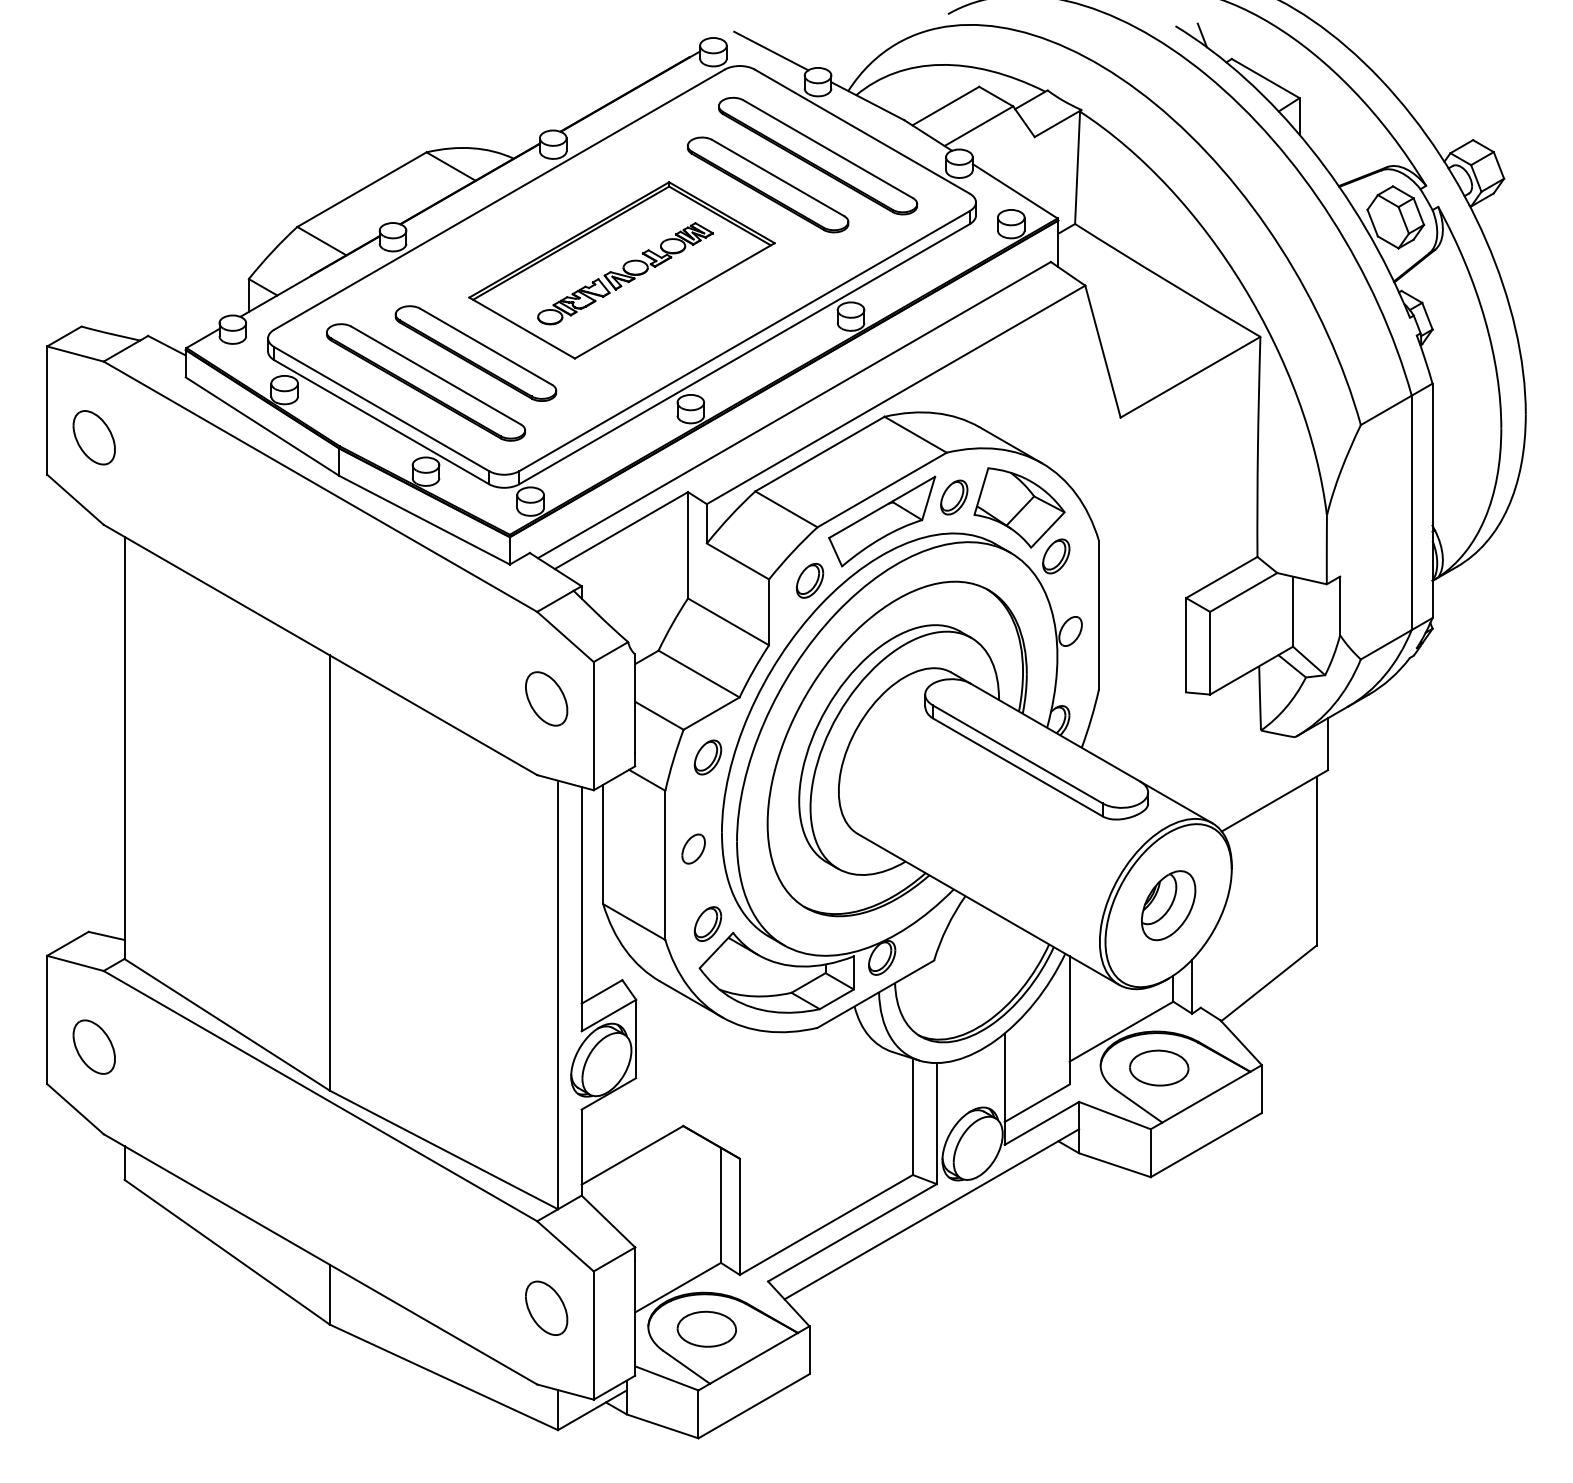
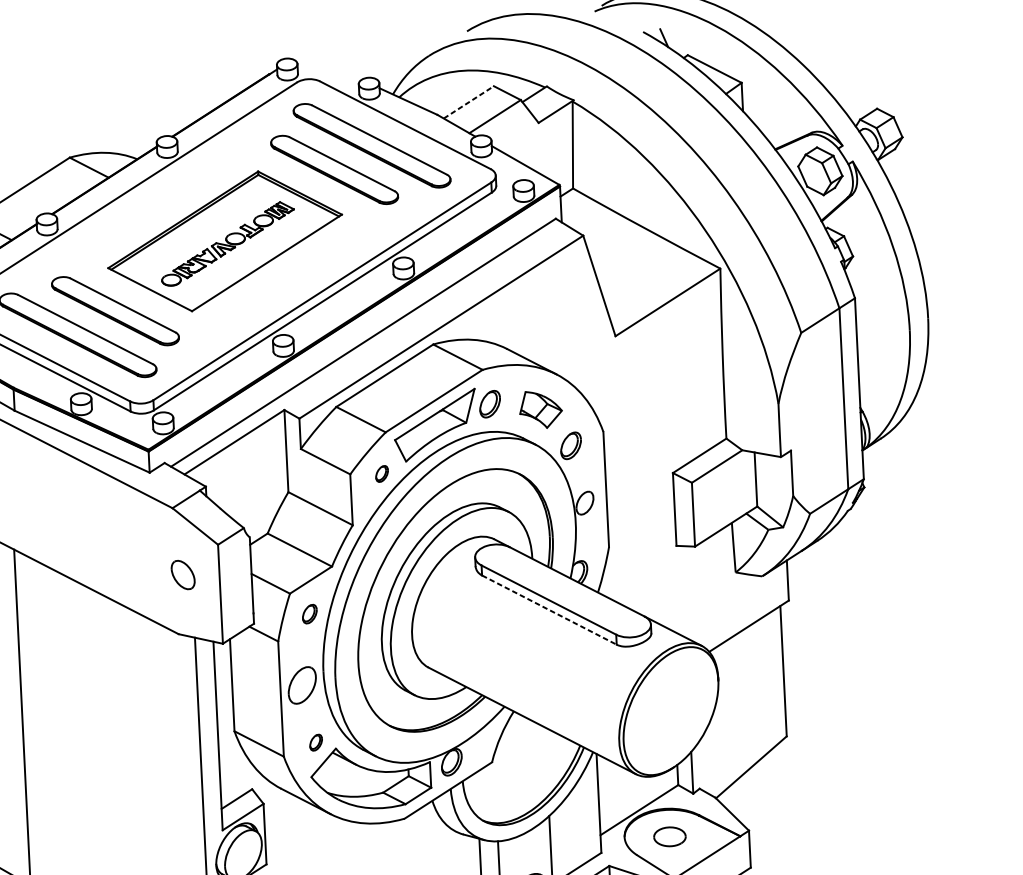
line: (771, 50) -> (332, 66), removed
line: (945, 106) -> (468, 102), solid -> dashed
part: (1019, 507) -> (540, 409), size x0.6
part: (810, 580) -> (382, 473), size x0.6
part: (546, 698) -> (182, 574), size x0.7
part: (707, 757) -> (309, 614), size x0.7
line: (1017, 767) -> (549, 610), solid -> dashed
part: (693, 848) -> (302, 684), size x1.6
part: (1168, 905) -> (670, 711), removed
part: (707, 923) -> (315, 742), size x0.6
part: (1159, 1067) -> (670, 836), size x0.7

